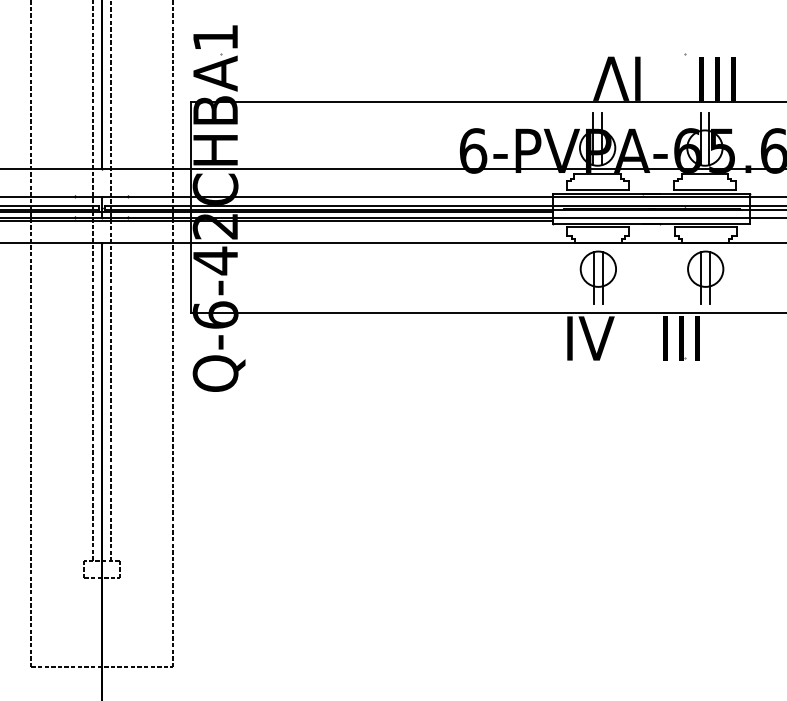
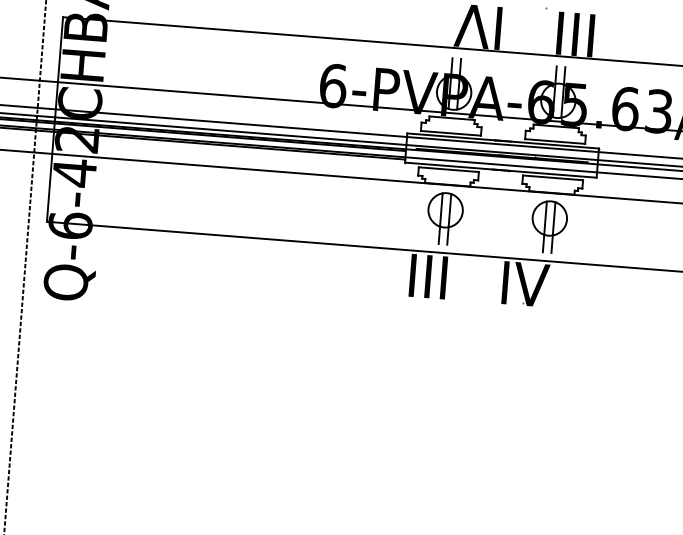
text: (590, 338) -> (432, 276), IV -> III
text: (686, 338) -> (525, 284), III -> IV

